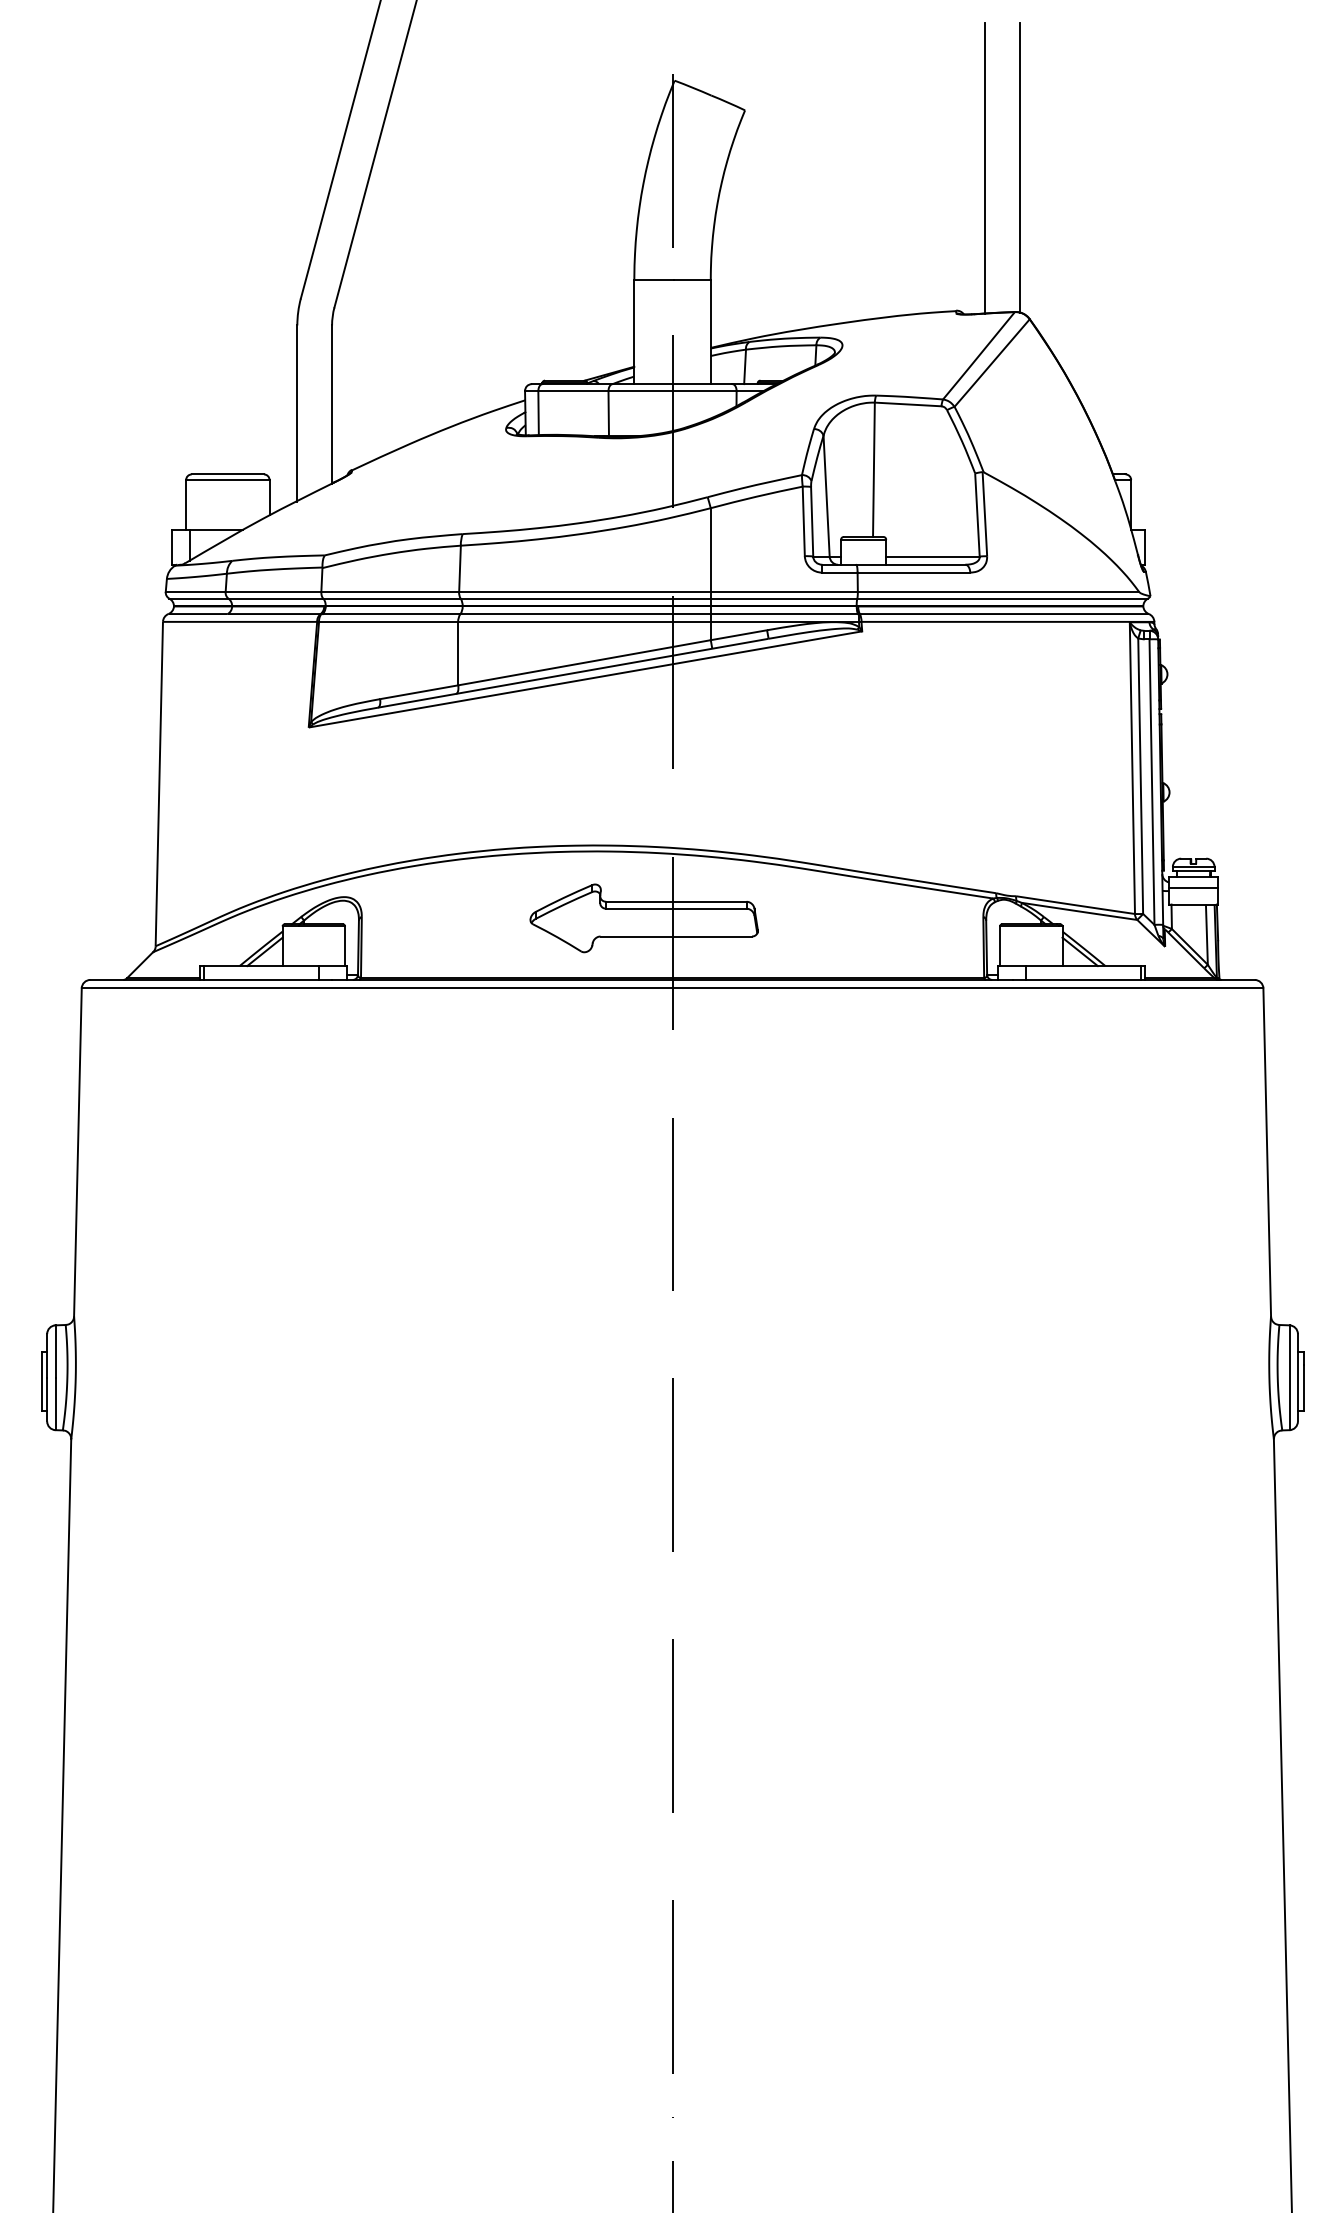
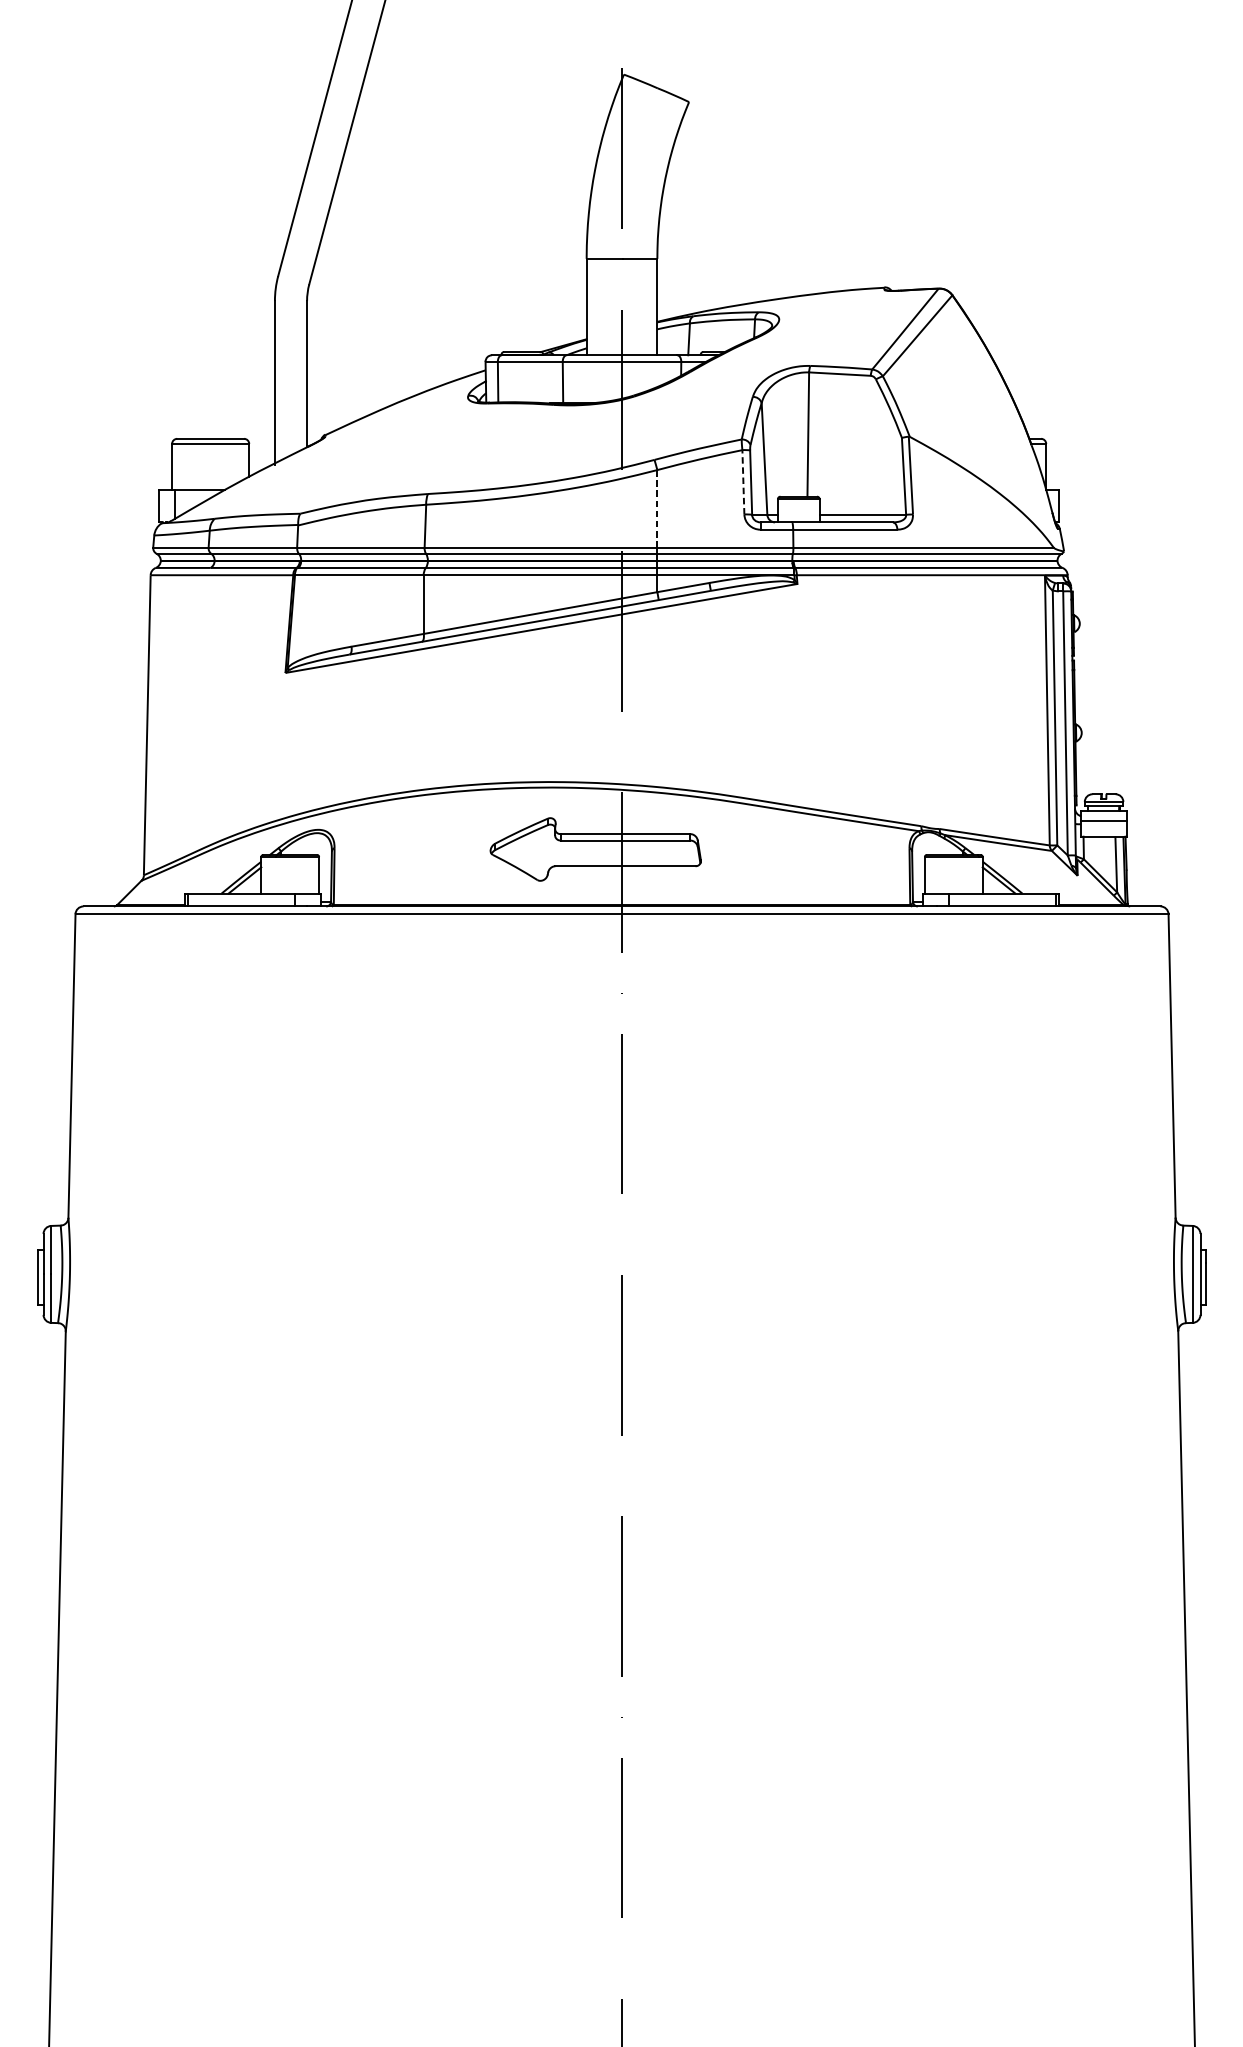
line: (1019, 167) -> (942, 154), removed
line: (985, 168) -> (911, 155), removed
line: (803, 521) -> (743, 482), solid -> dashed
line: (710, 550) -> (657, 509), solid -> dashed

